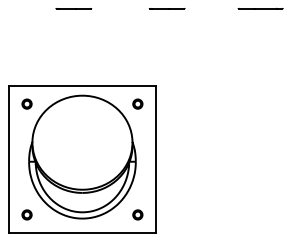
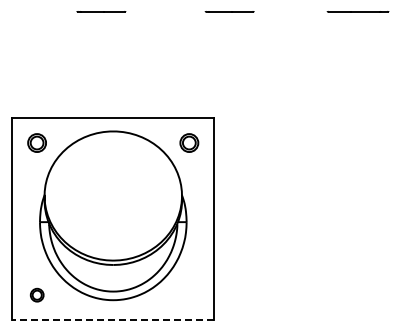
part: (27, 103) -> (37, 142), size x1.4
part: (137, 103) -> (189, 142), size x1.4
part: (137, 214) -> (189, 294), removed
line: (82, 232) -> (113, 319), solid -> dashed

